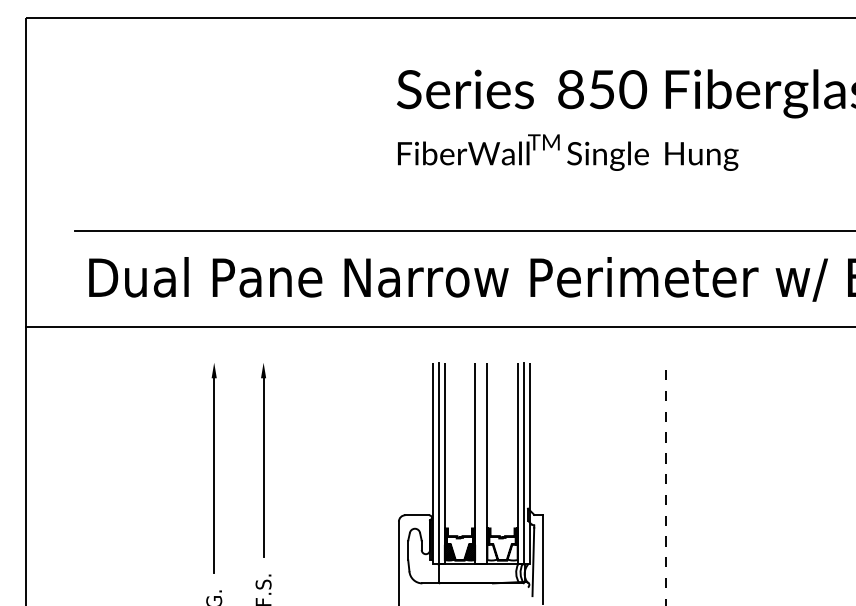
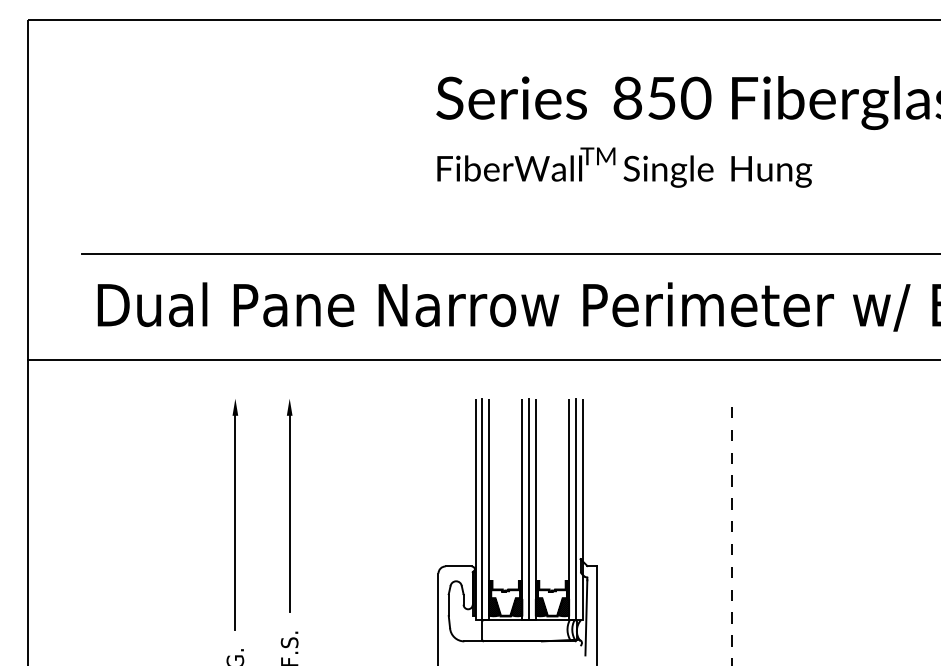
line: (481, 462) -> (529, 508), added
hatch: (491, 552) -> (540, 607), added
hatch: (512, 552) -> (563, 607), added

